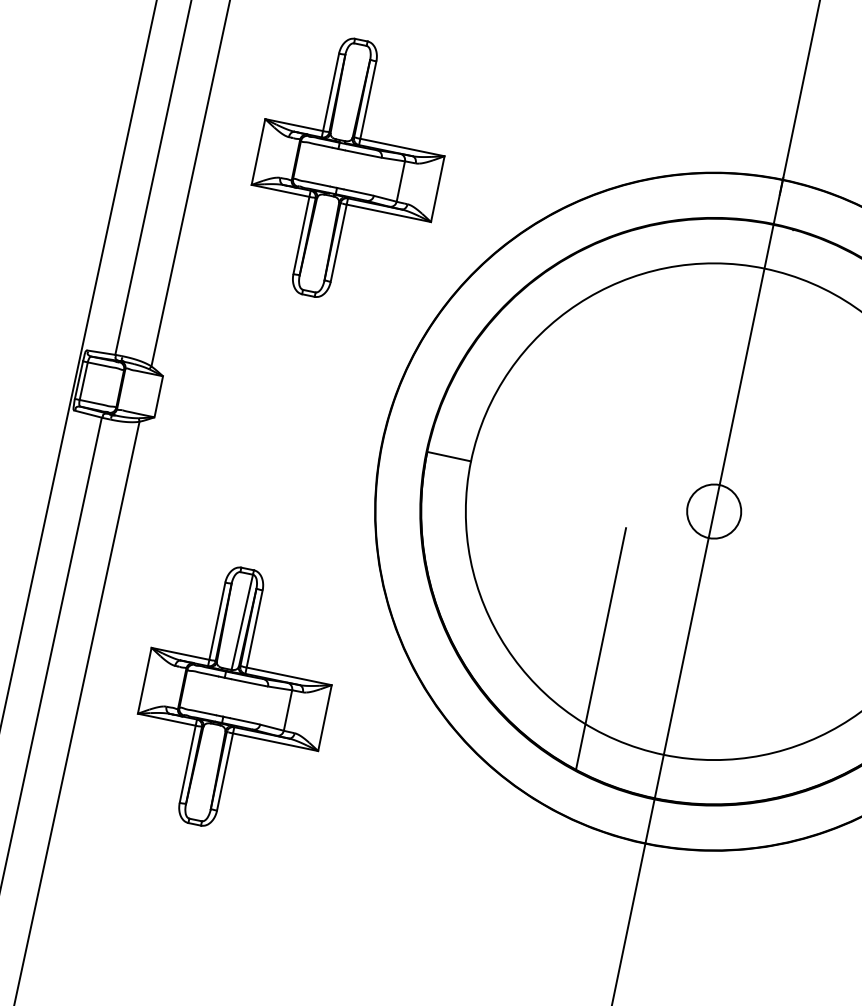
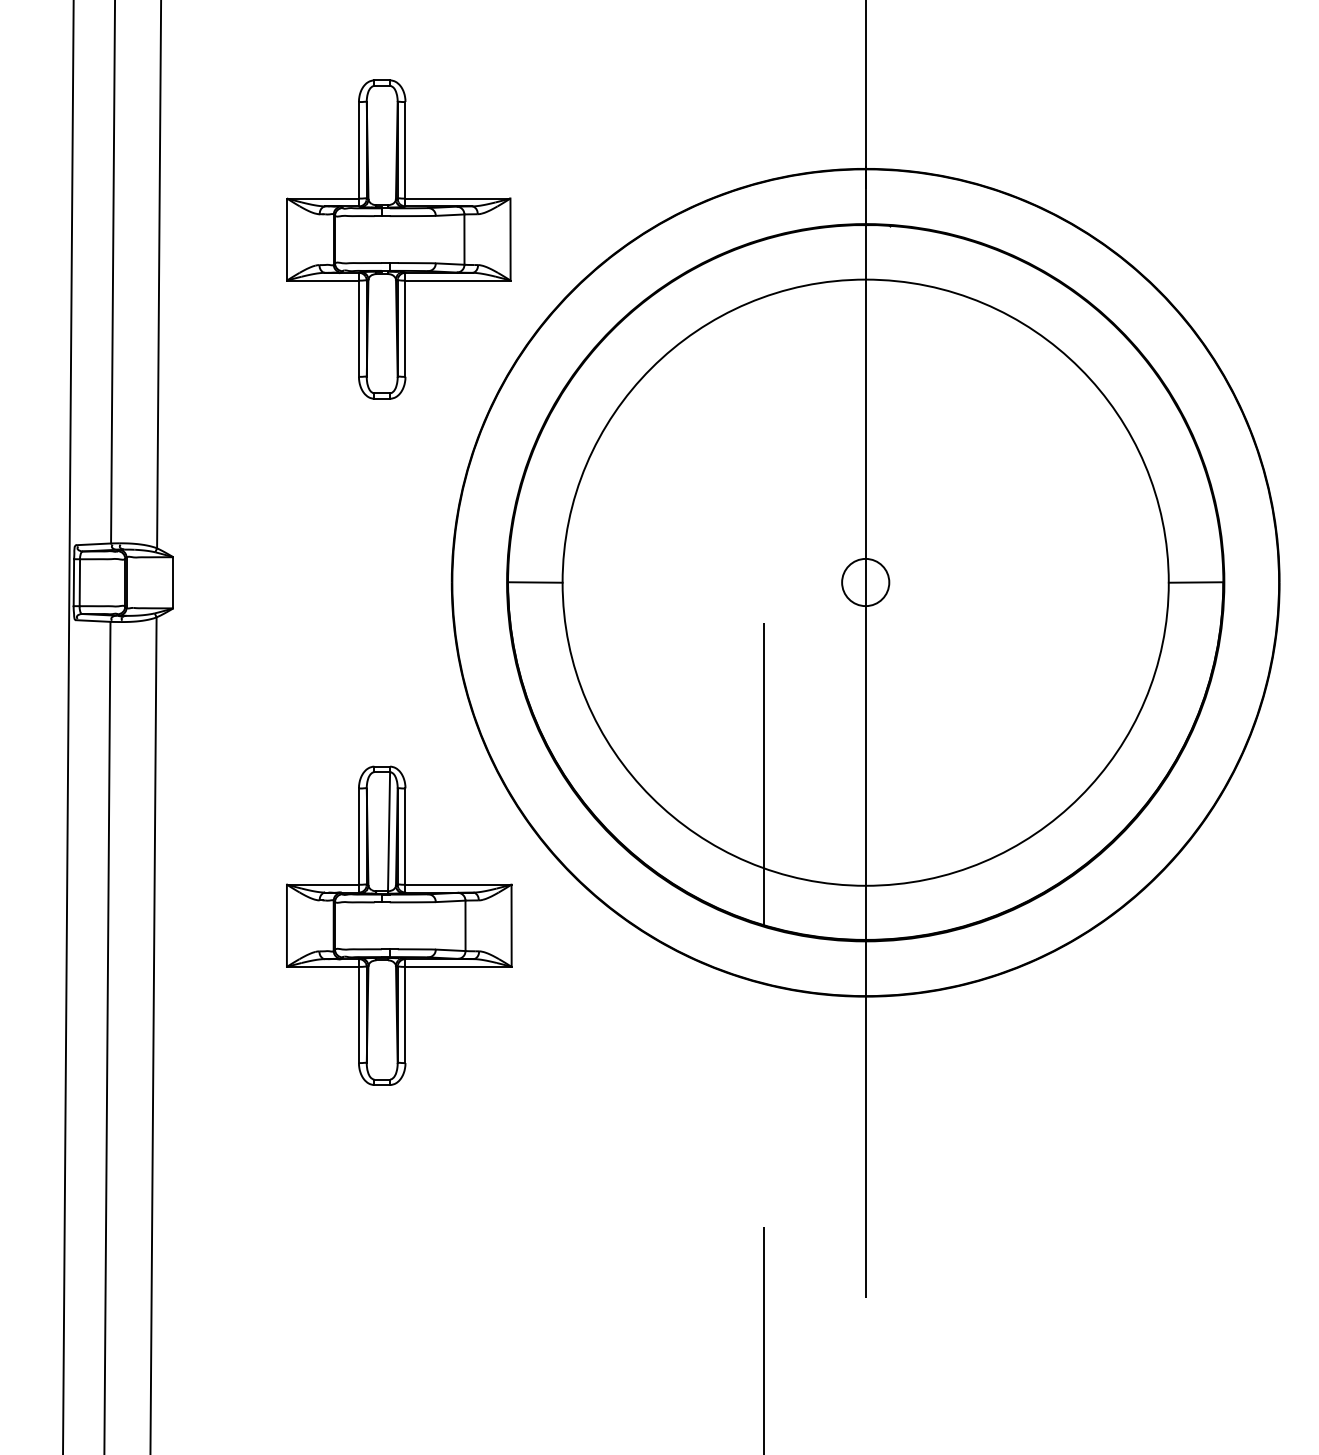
part: (347, 170) -> (398, 239), moved
circle: (714, 511) -> (865, 582), size x0.71
part: (235, 699) -> (399, 925), moved

